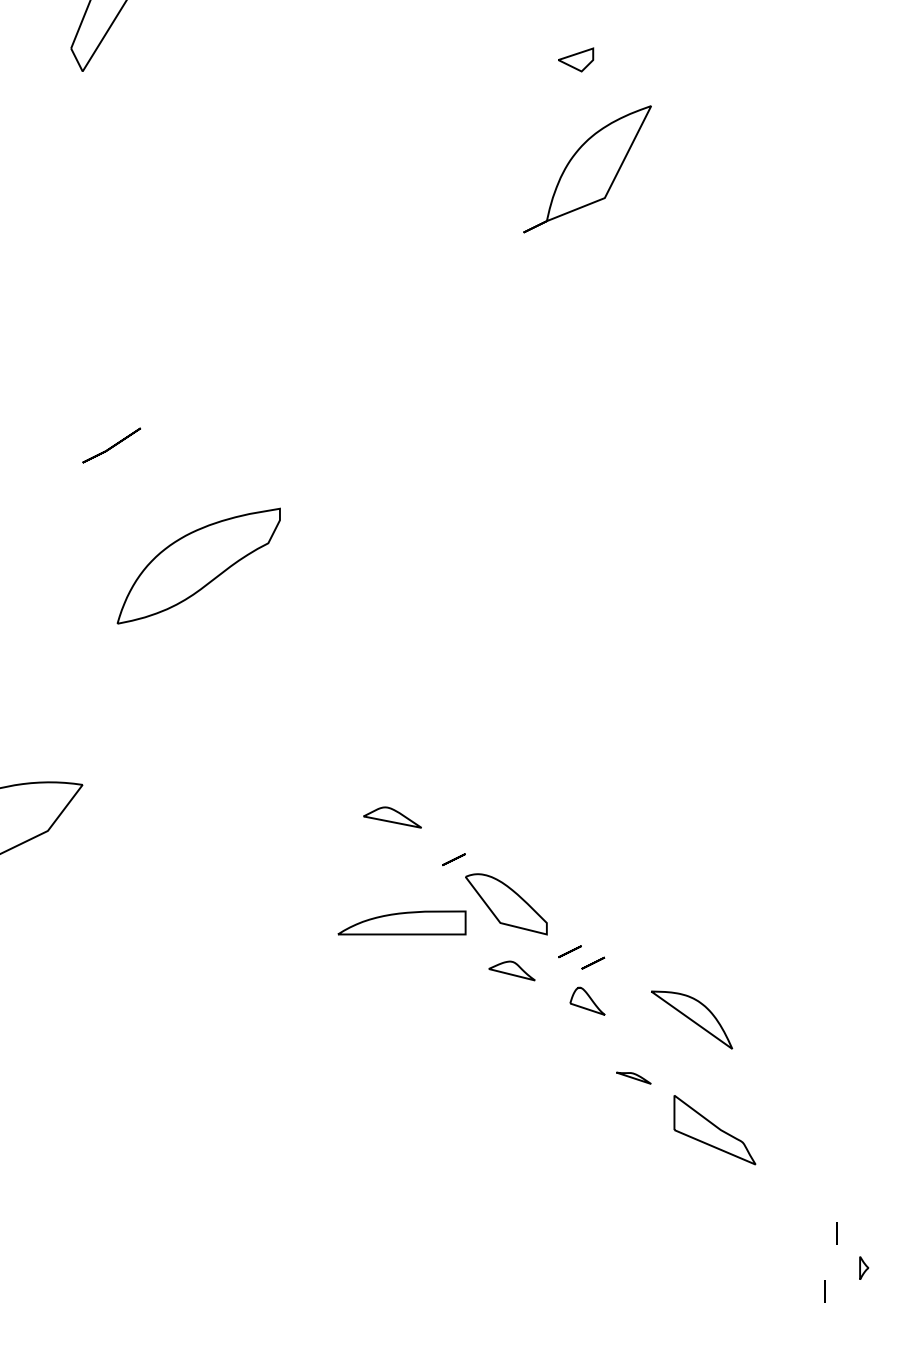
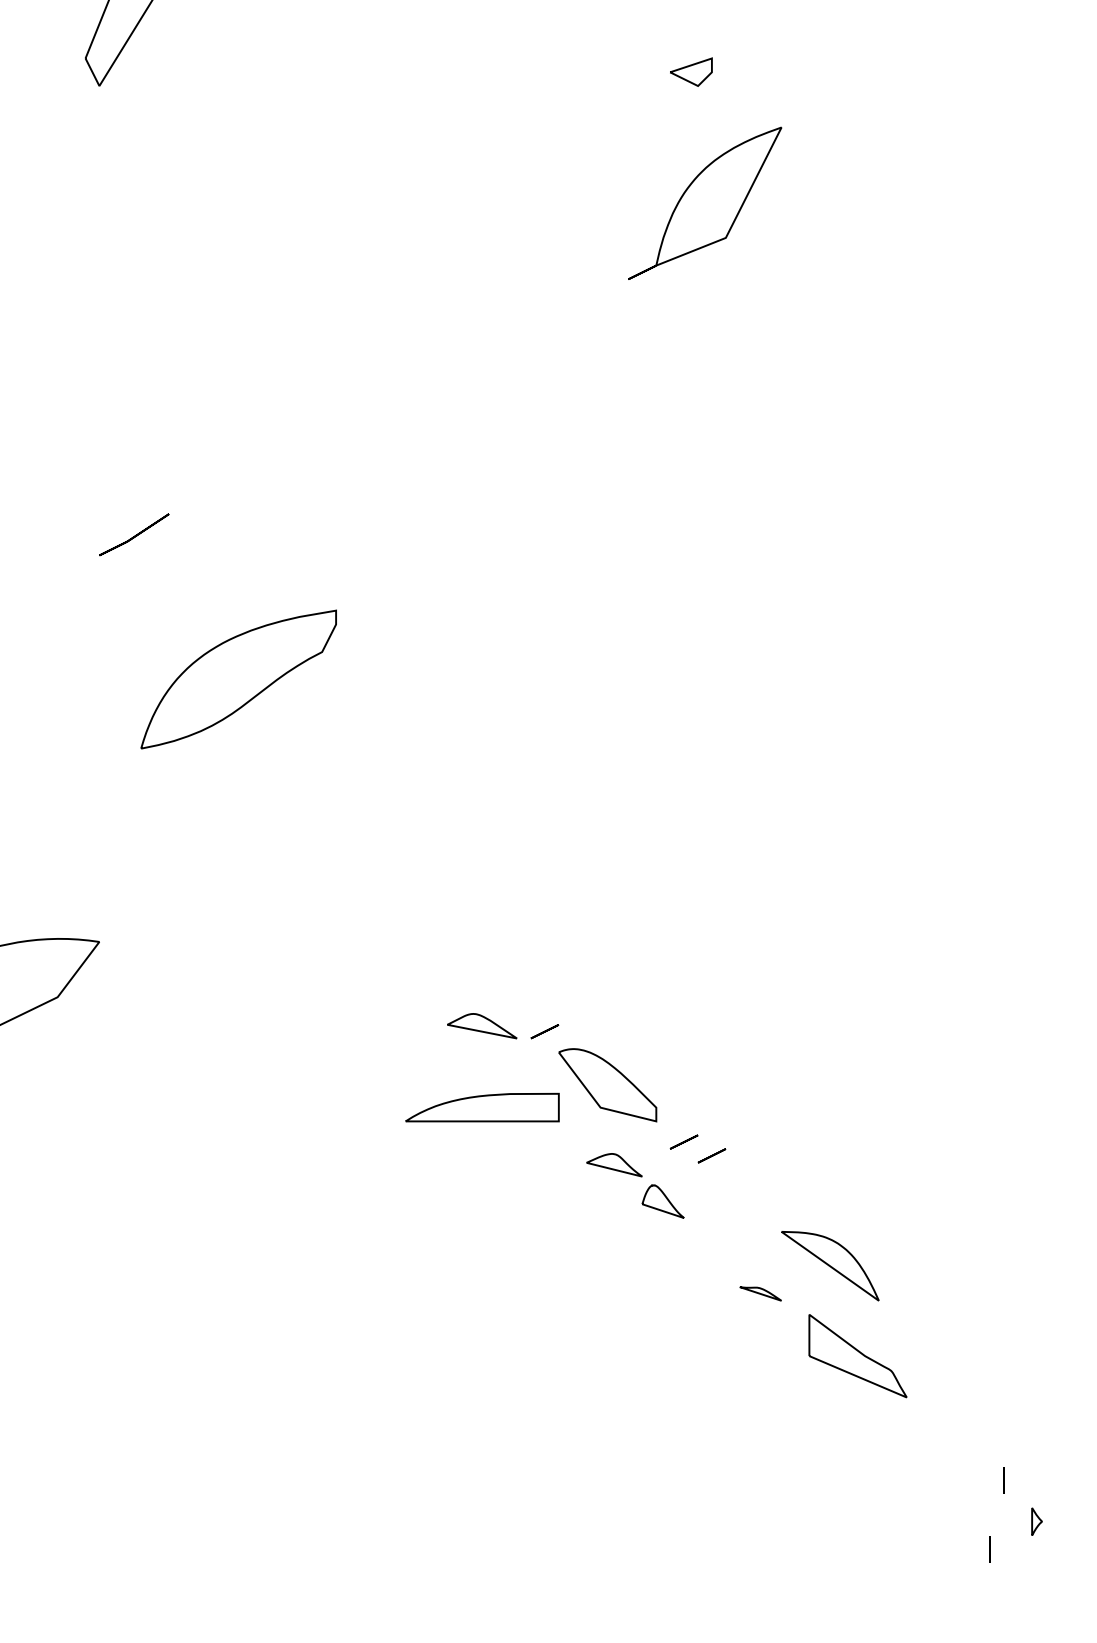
part: (392, 817) -> (482, 1026), moved
part: (587, 1001) -> (662, 1201), moved
part: (692, 1020) -> (830, 1266), moved

